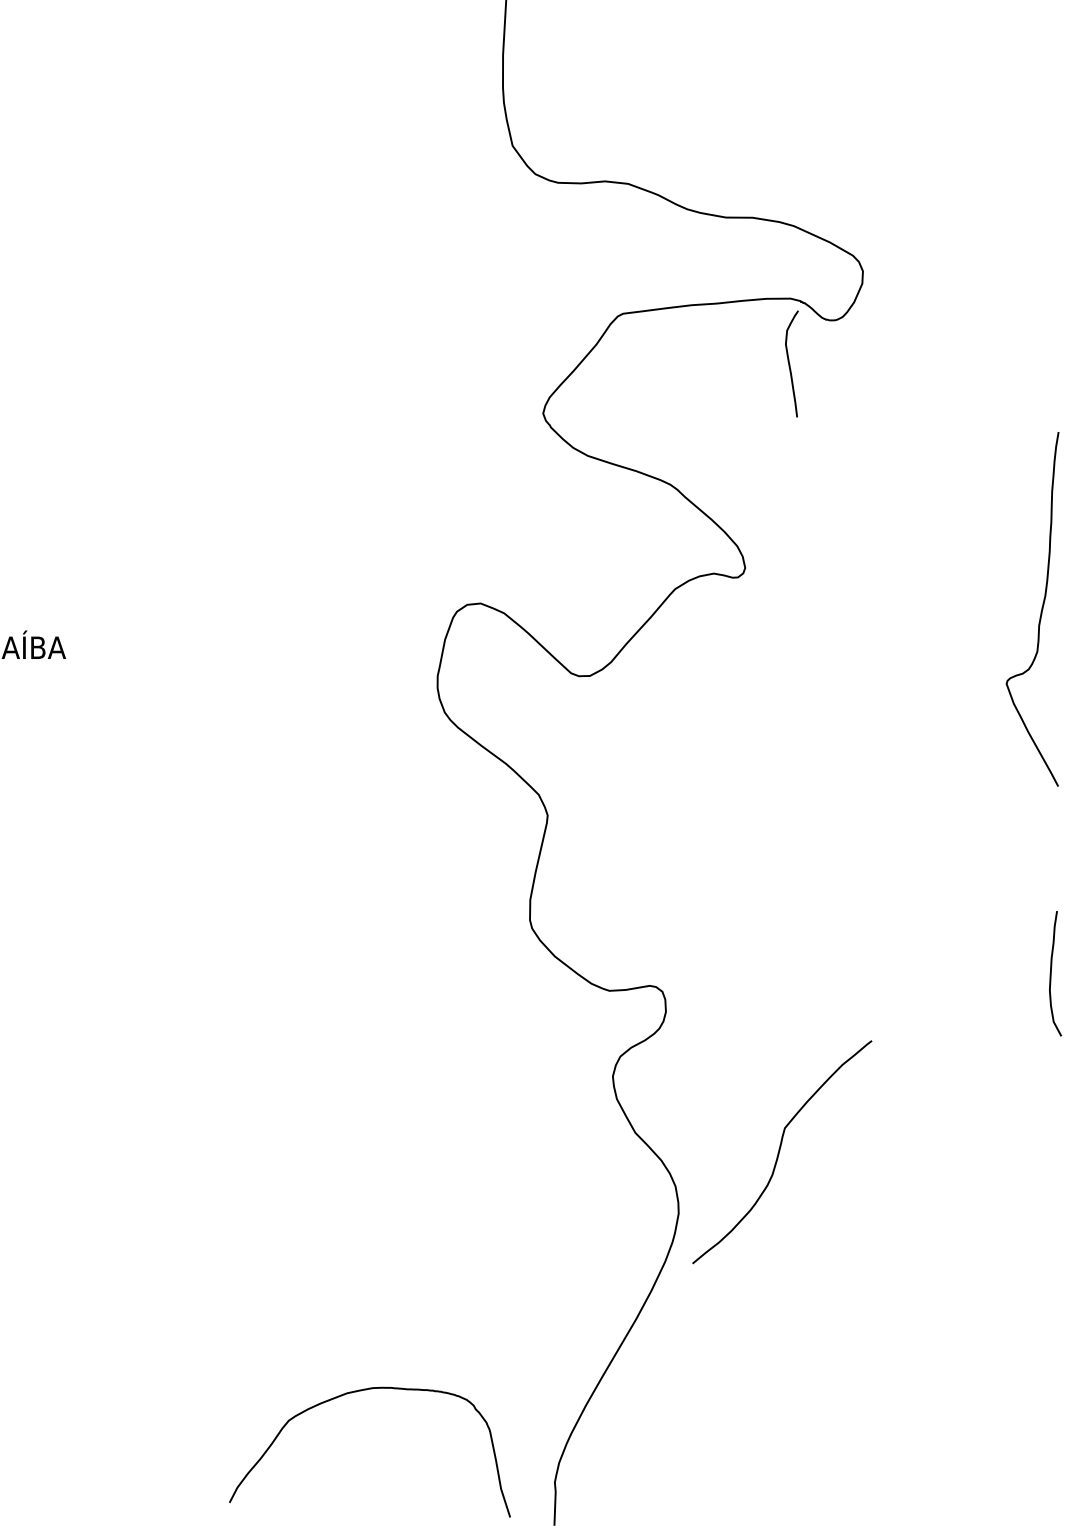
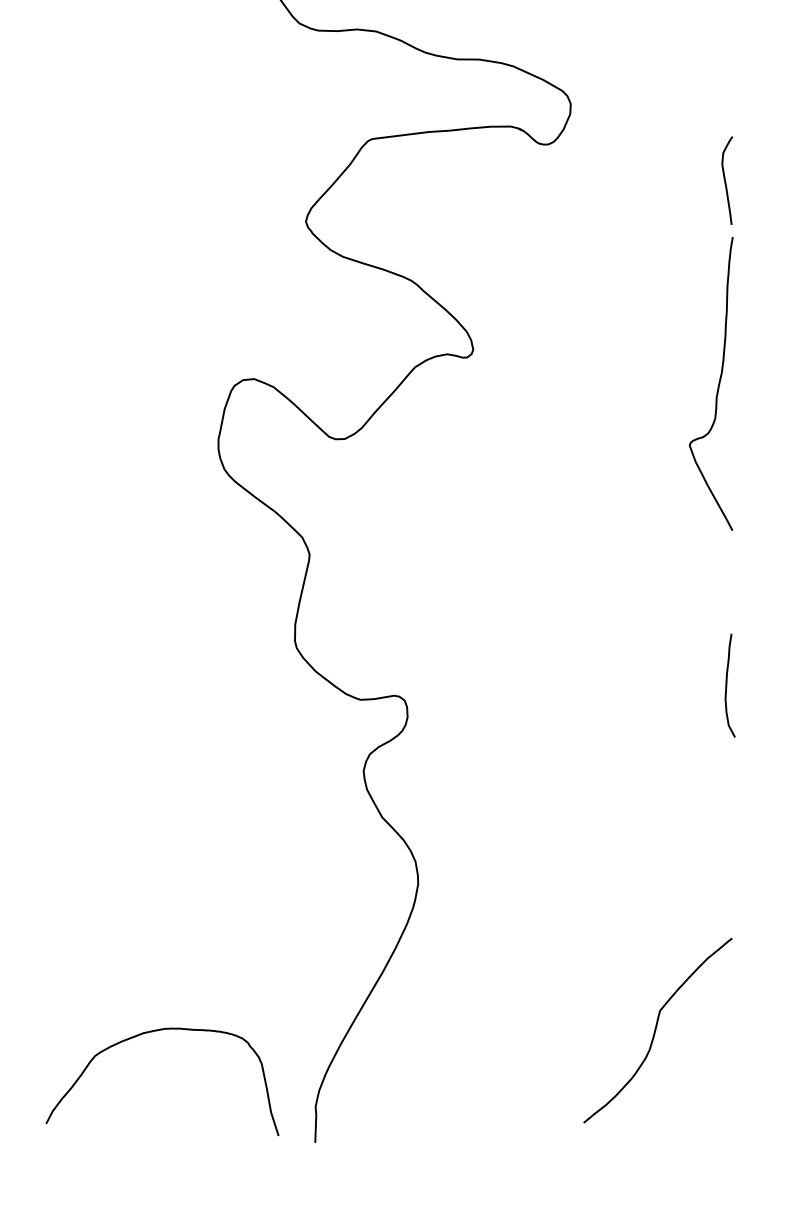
curve: (790, 364) -> (726, 181), moved
curve: (780, 1150) -> (656, 1029), moved

